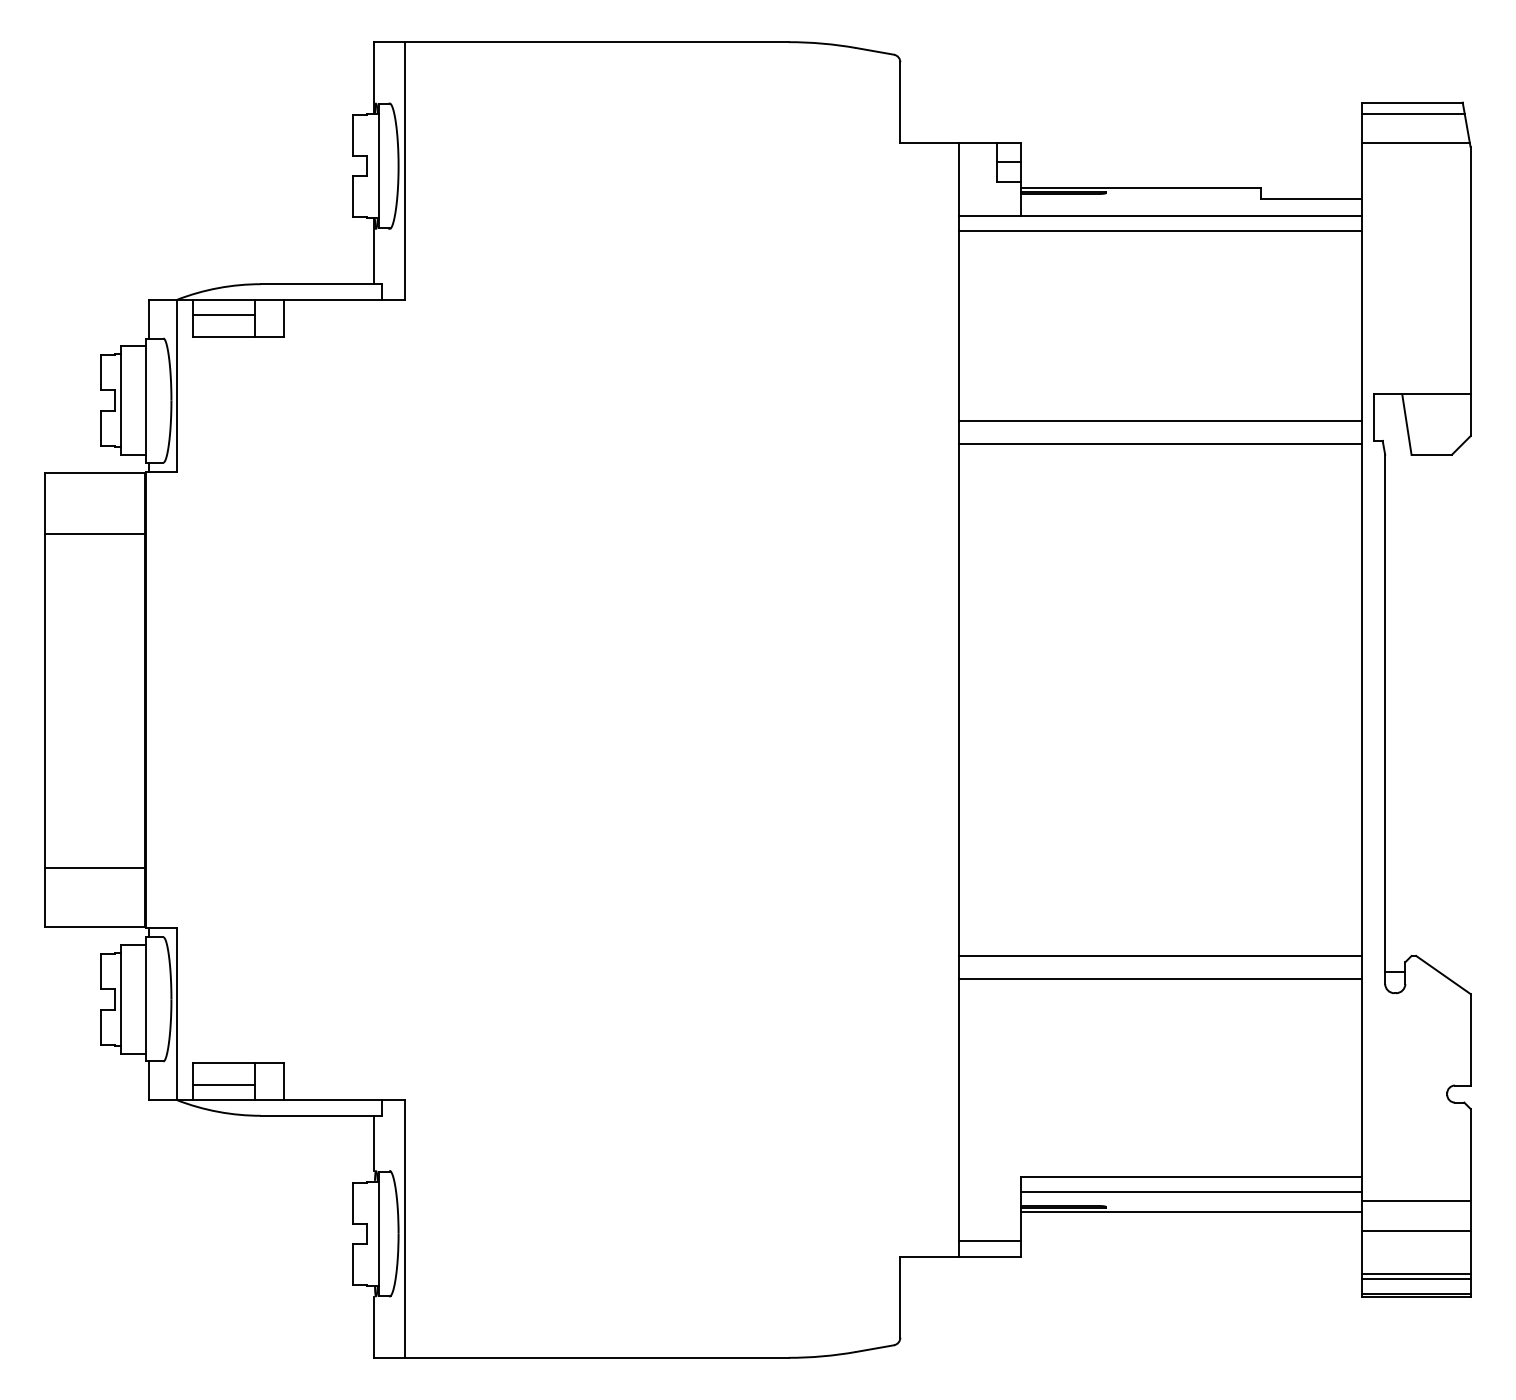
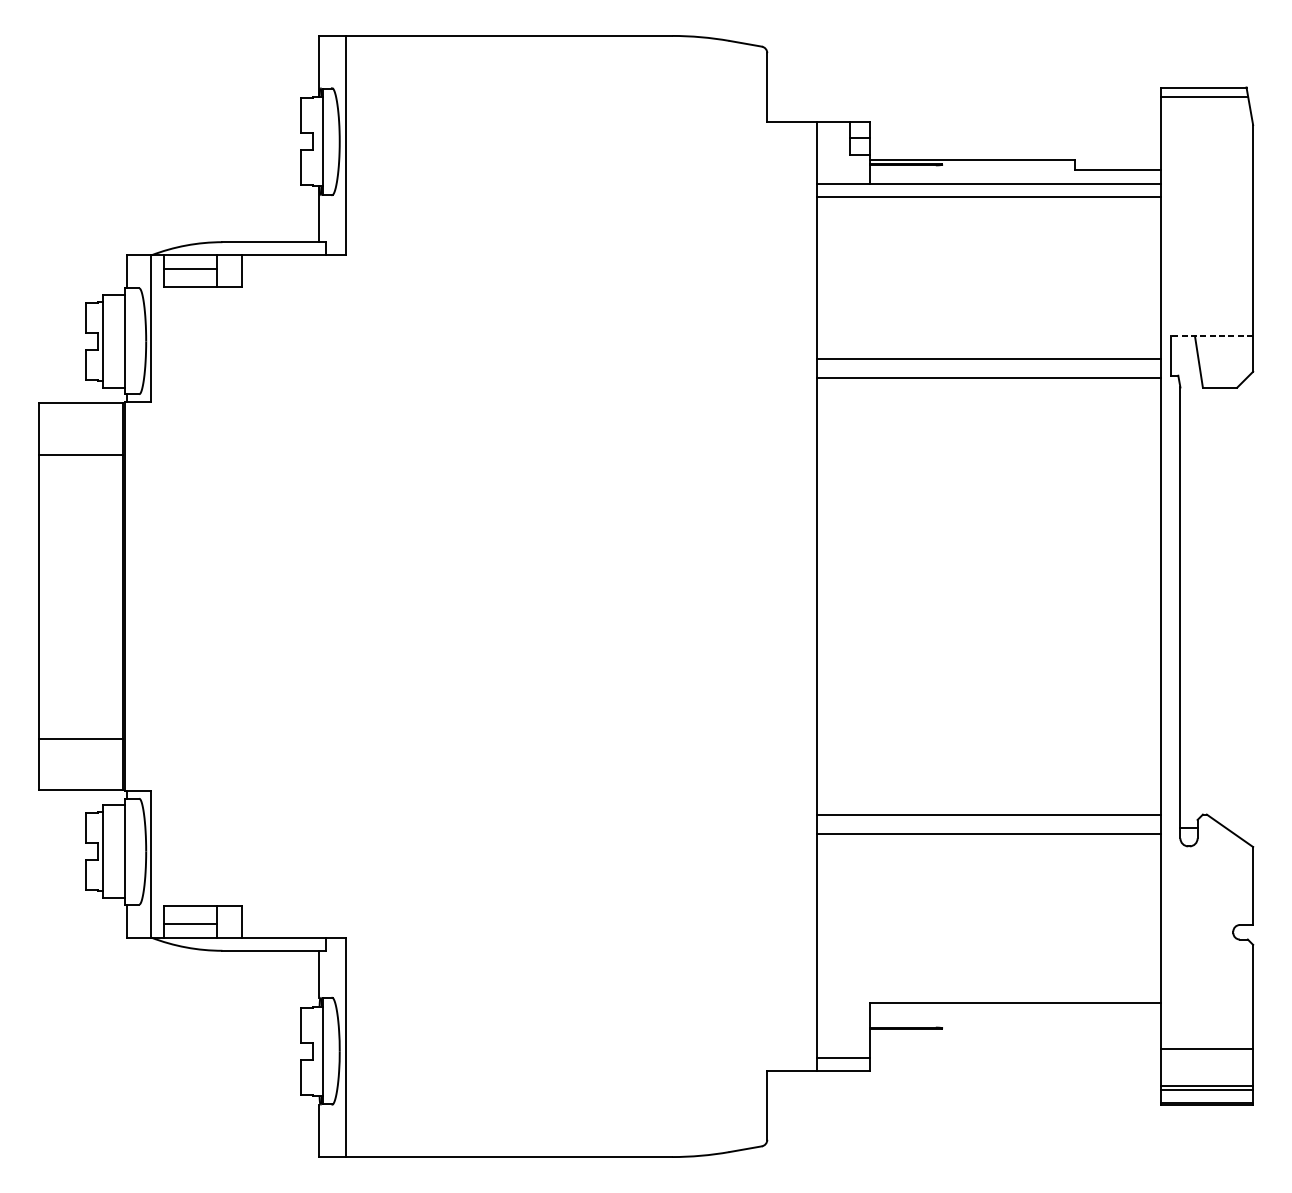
line: (1415, 142) -> (1206, 121), removed
line: (1421, 394) -> (1211, 336), solid -> dashed
line: (1190, 1192) -> (1014, 1016), removed
line: (1415, 1200) -> (1206, 1022), removed
line: (1190, 1211) -> (1014, 1032), removed

